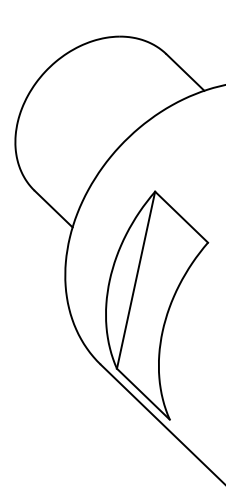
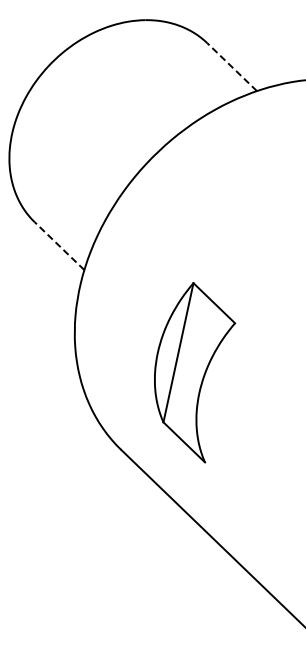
line: (184, 72) -> (231, 66), solid -> dashed
line: (53, 208) -> (59, 245), solid -> dashed
part: (156, 305) -> (194, 372), size x0.6

